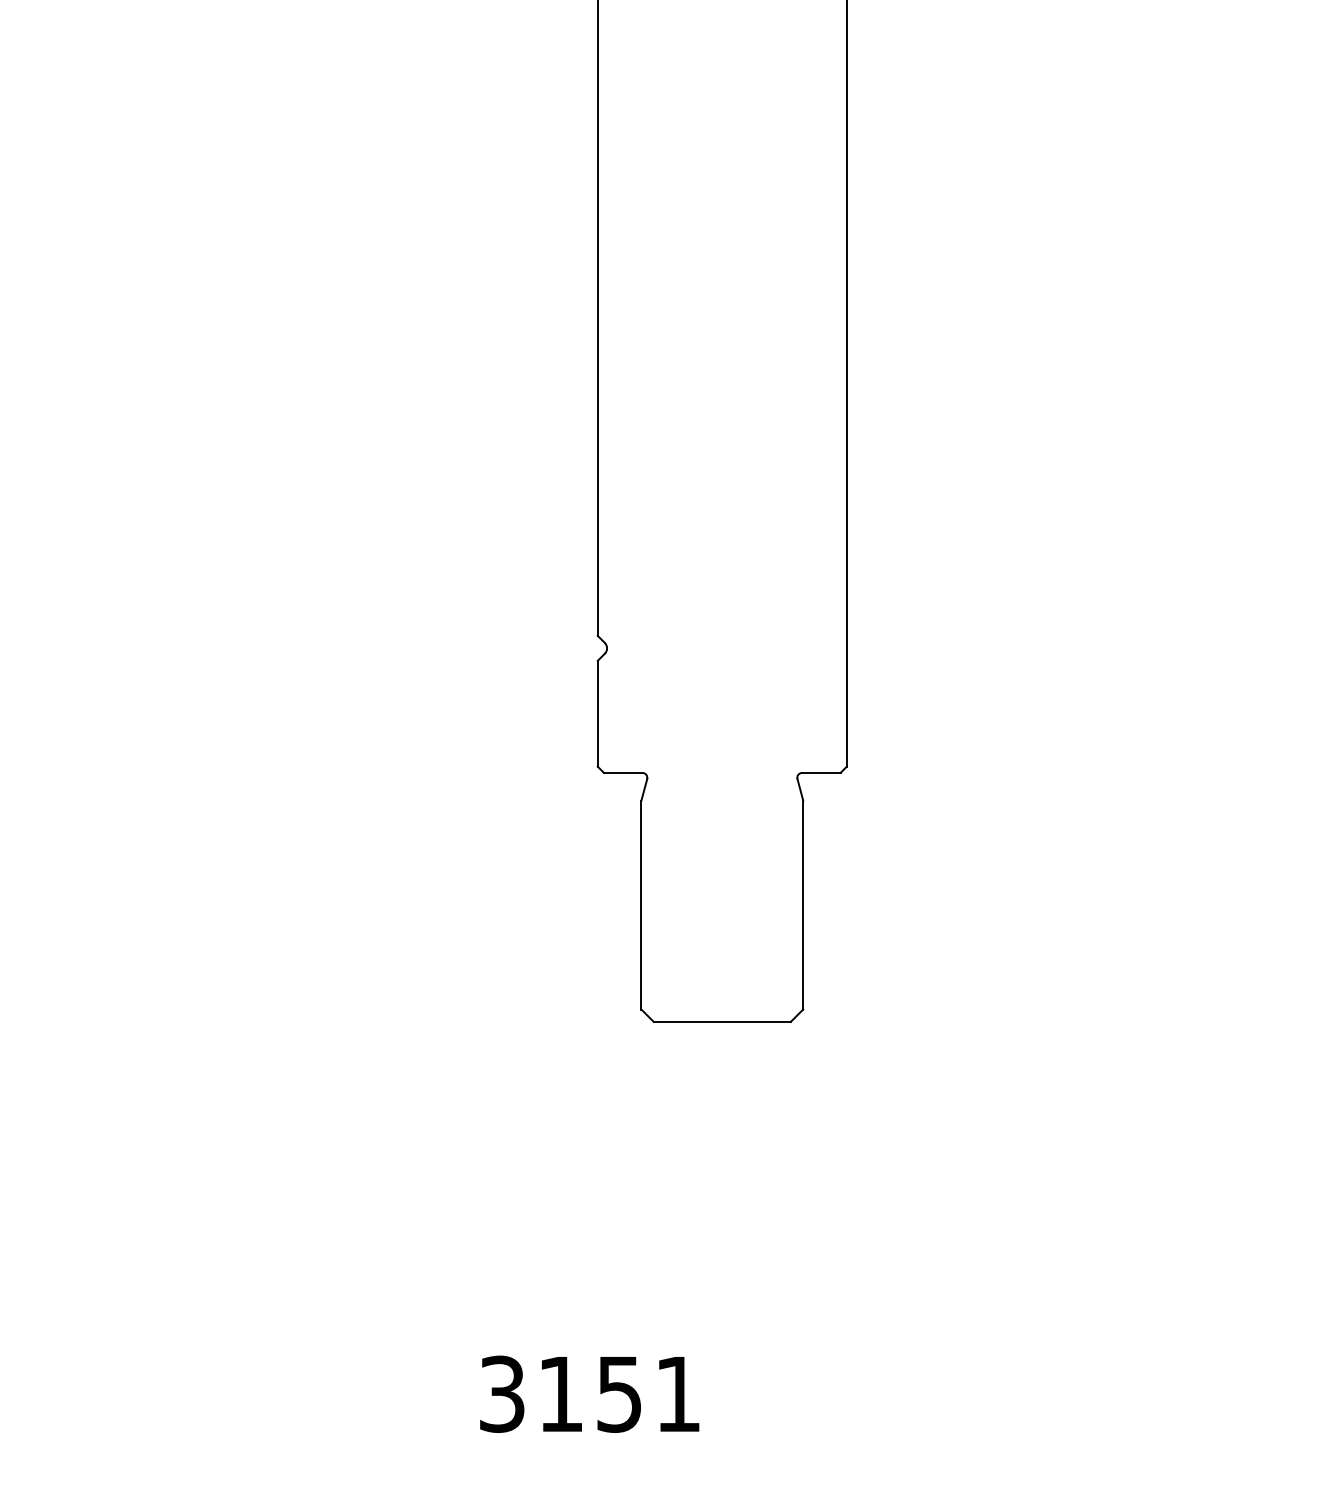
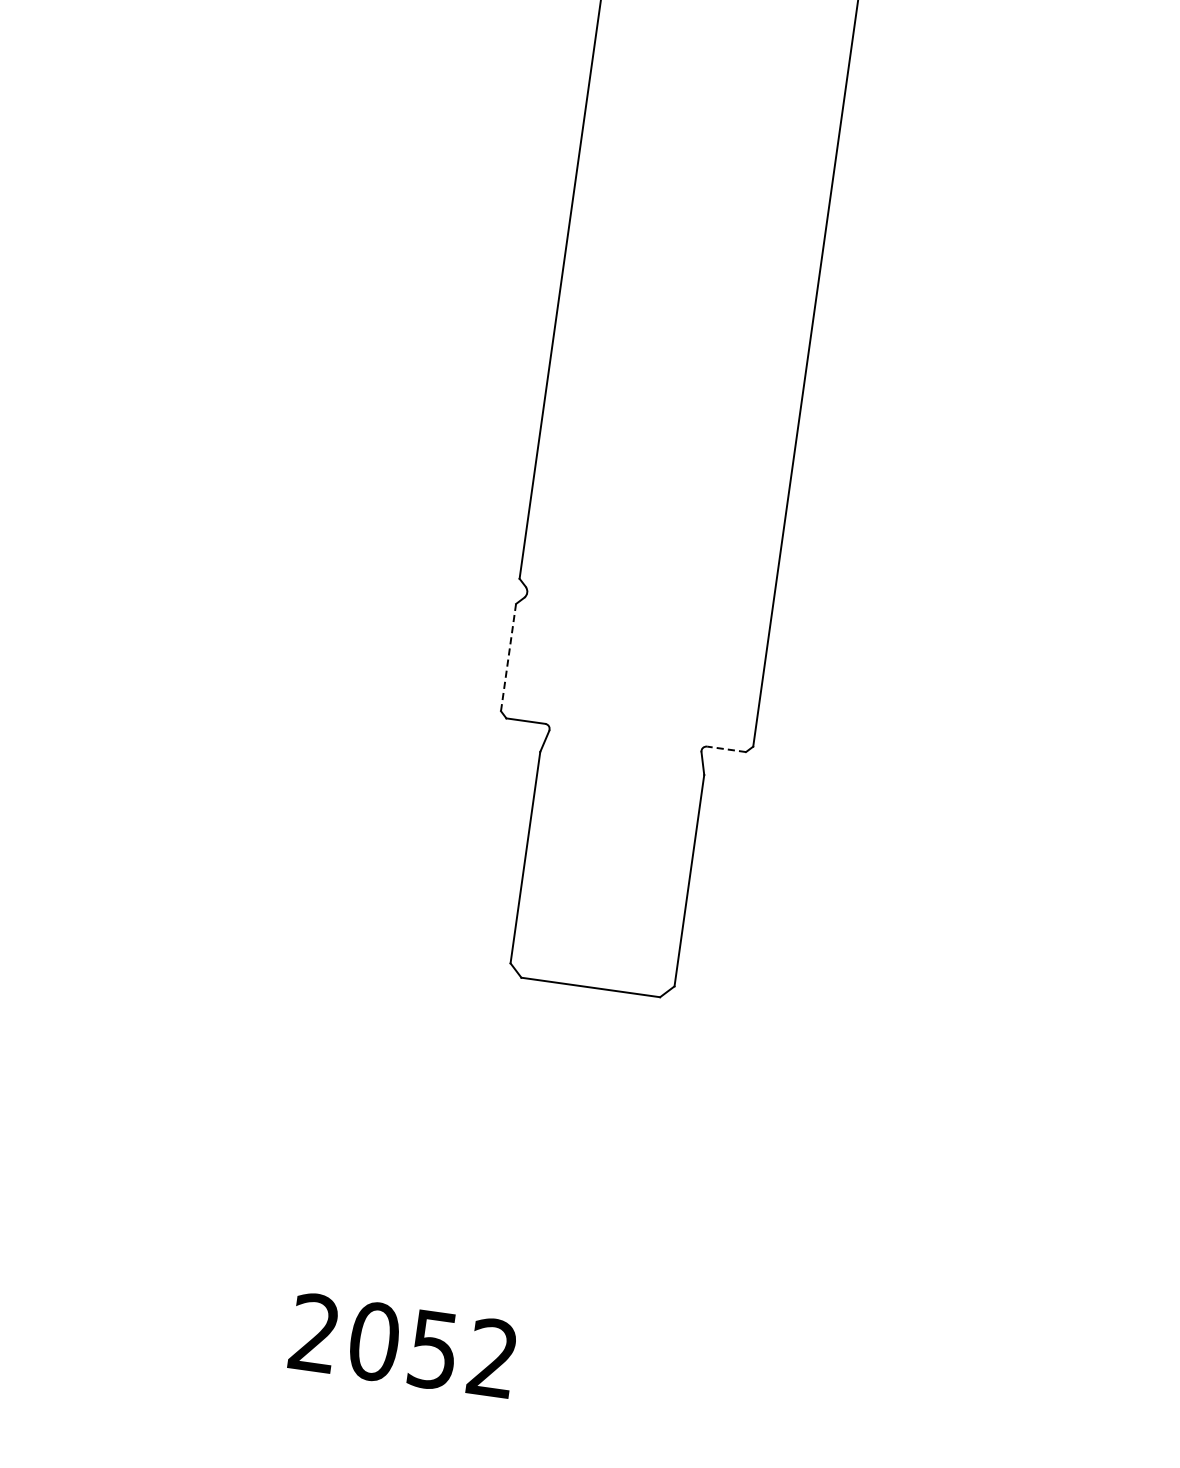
line: (597, 713) -> (508, 657), solid -> dashed
line: (820, 772) -> (725, 748), solid -> dashed
text: (589, 1393) -> (403, 1344), 3151 -> 2052

